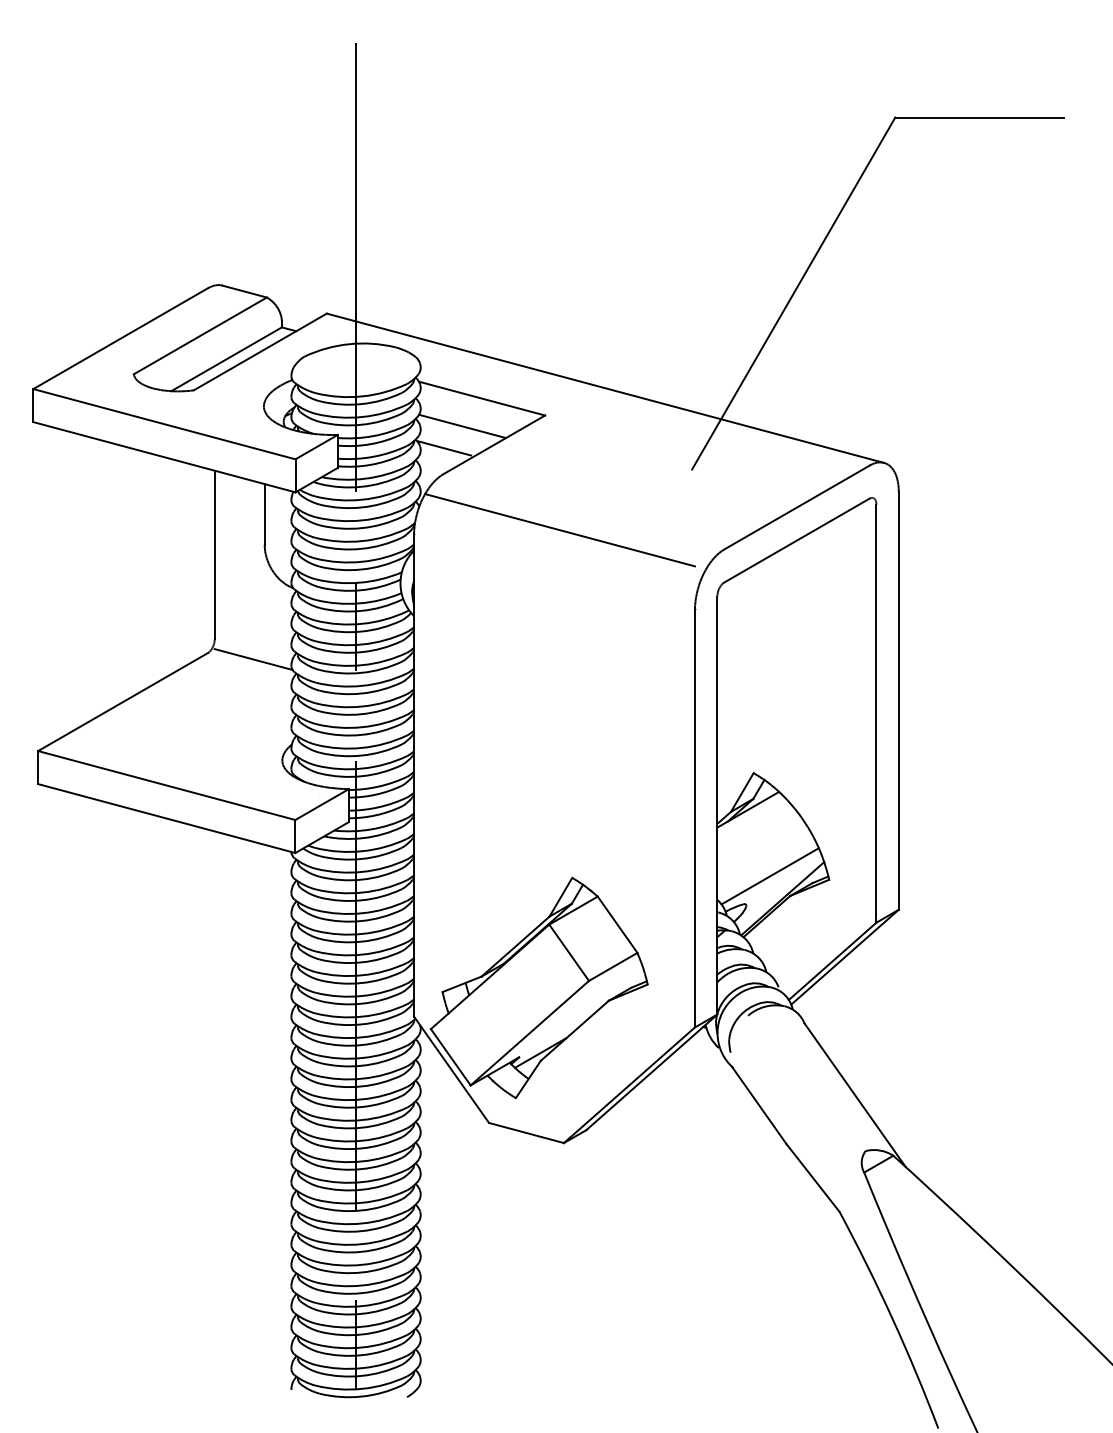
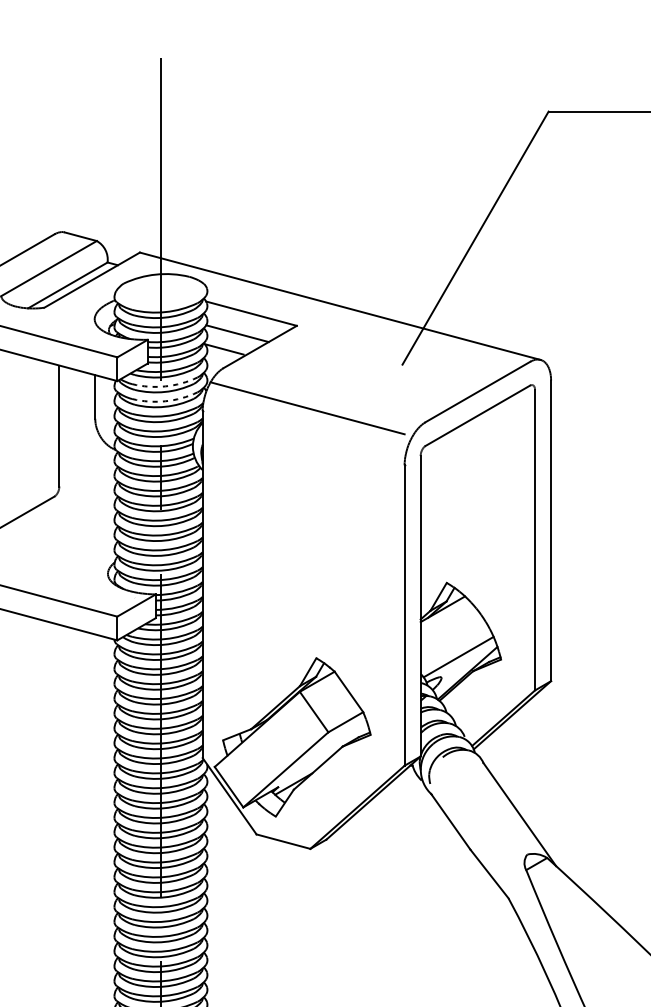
arc: (362, 499) -> (165, 386), solid -> dashed
arc: (362, 520) -> (165, 401), solid -> dashed
line: (253, 659) -> (87, 501), removed

